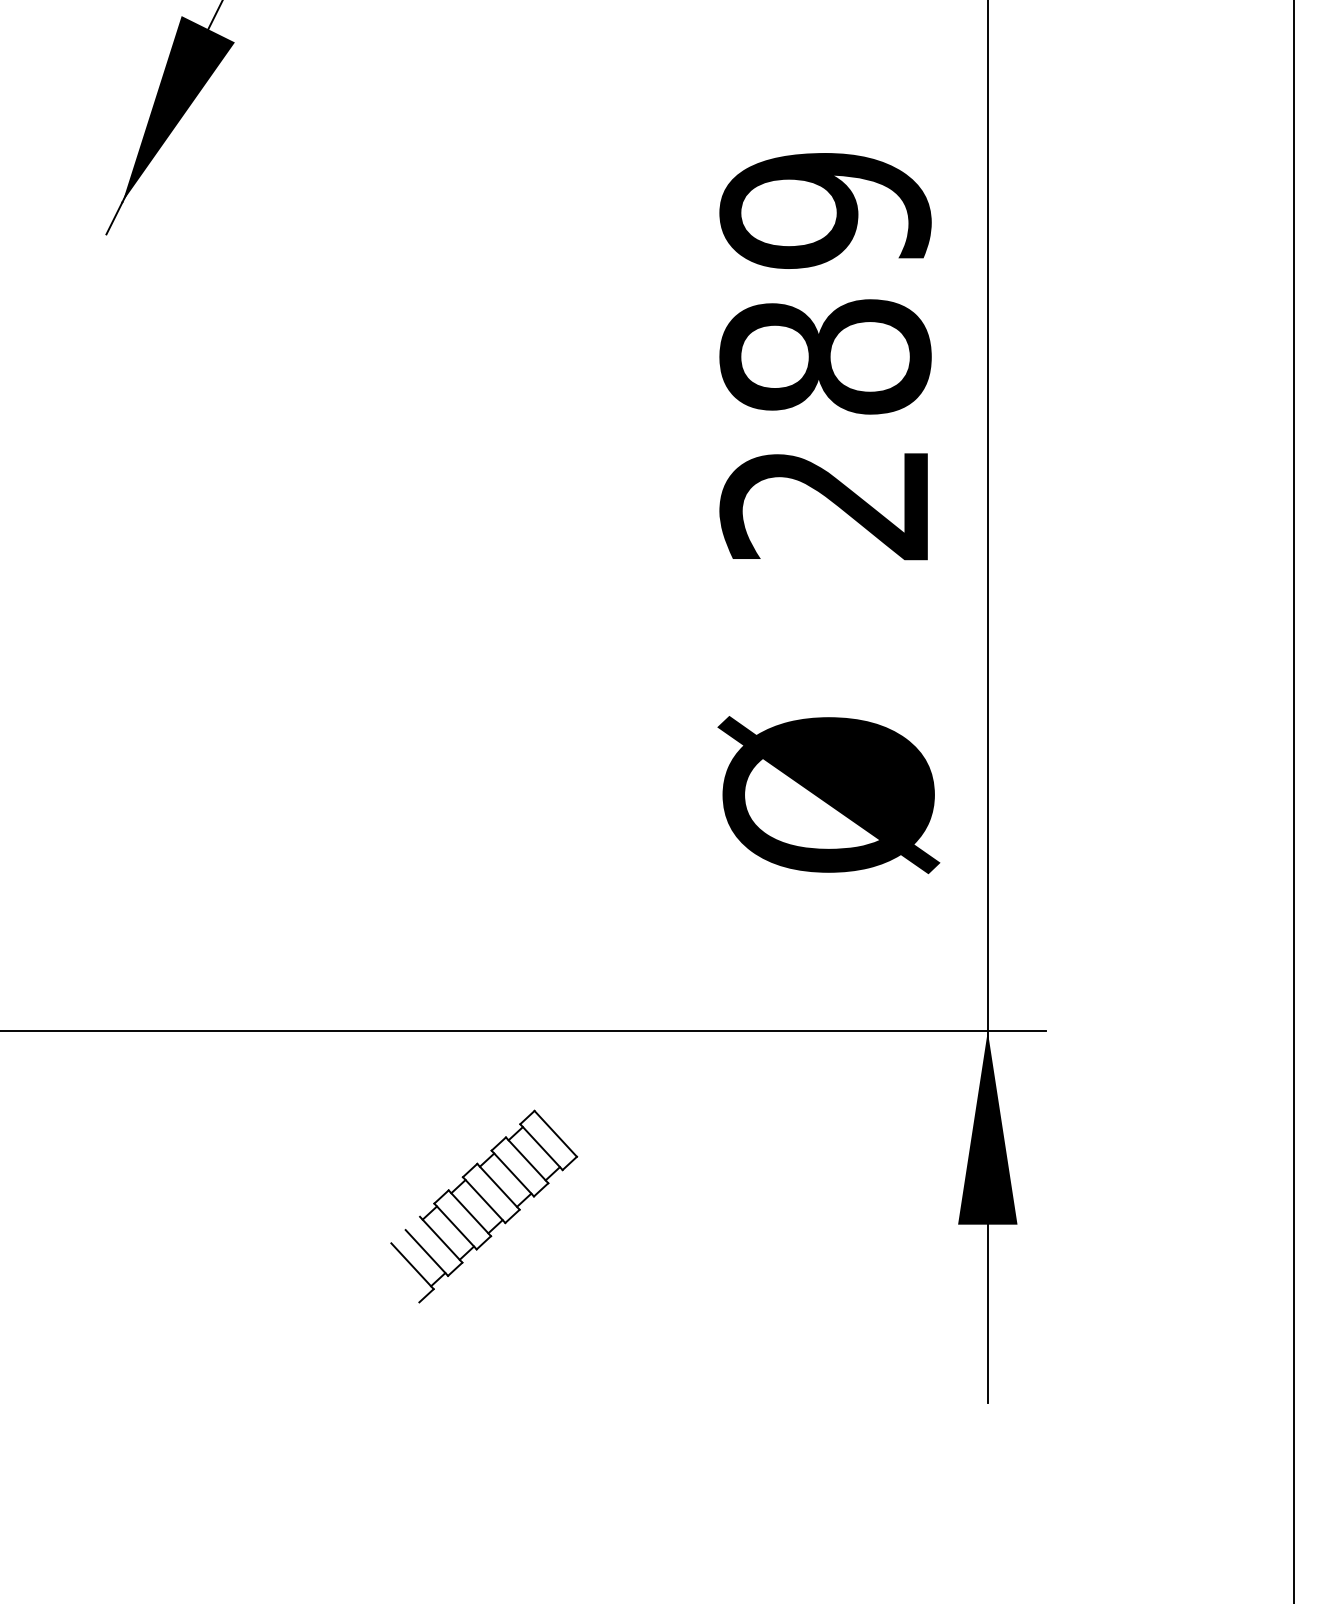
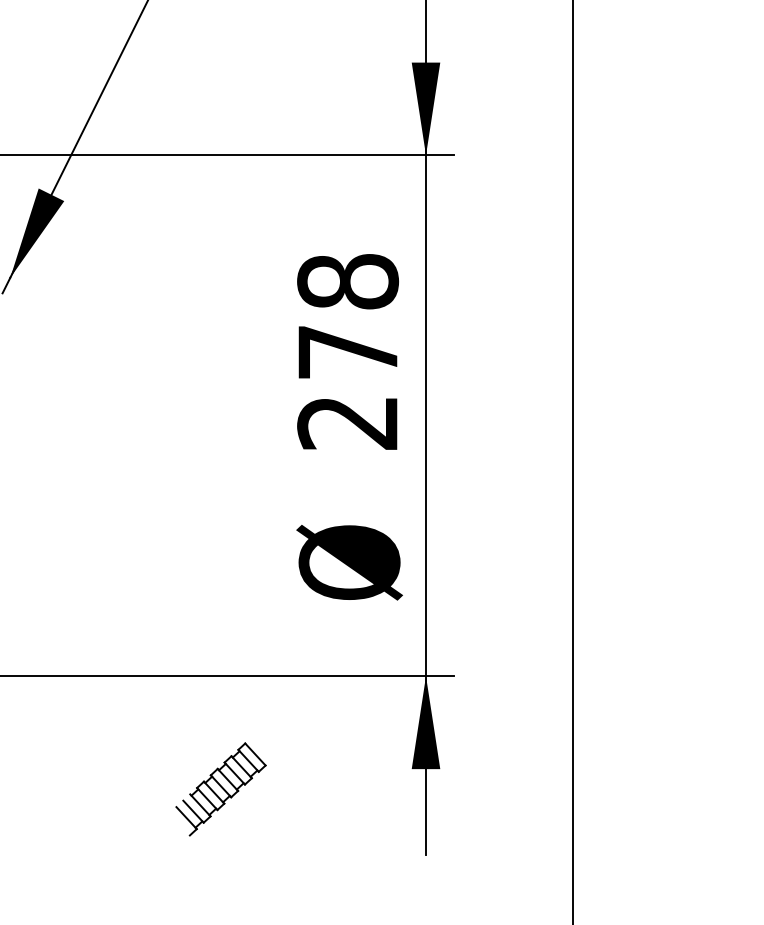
text: (826, 282) -> (348, 316), 289 -> 278
part: (483, 1206) -> (220, 789), moved

